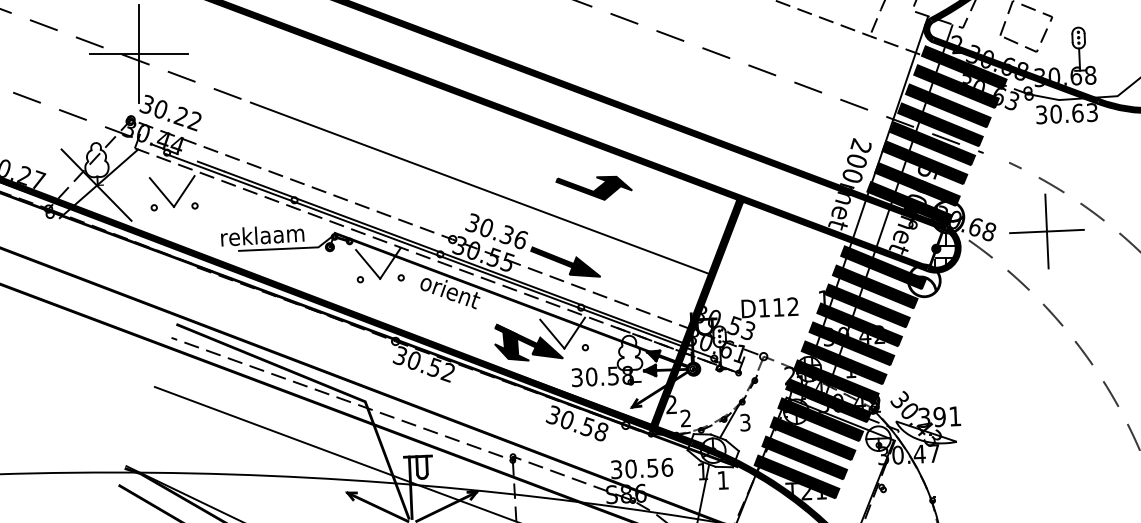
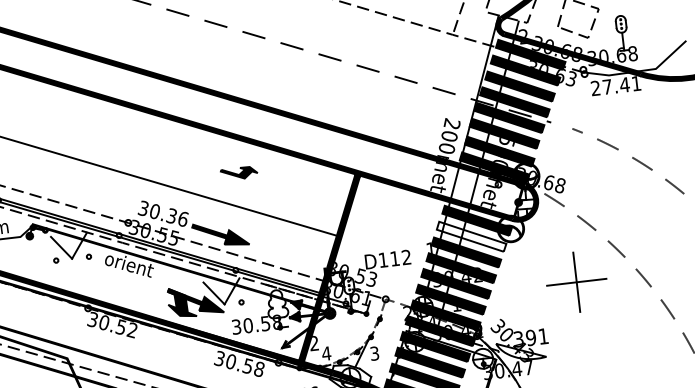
text: (1066, 113) -> (615, 85), 30.63 -> 27.41
part: (593, 187) -> (238, 172), size x0.6
part: (1046, 231) -> (576, 282), moved
fill: (874, 286) -> (470, 236), removed
text: (685, 418) -> (326, 353), 2 -> 4

